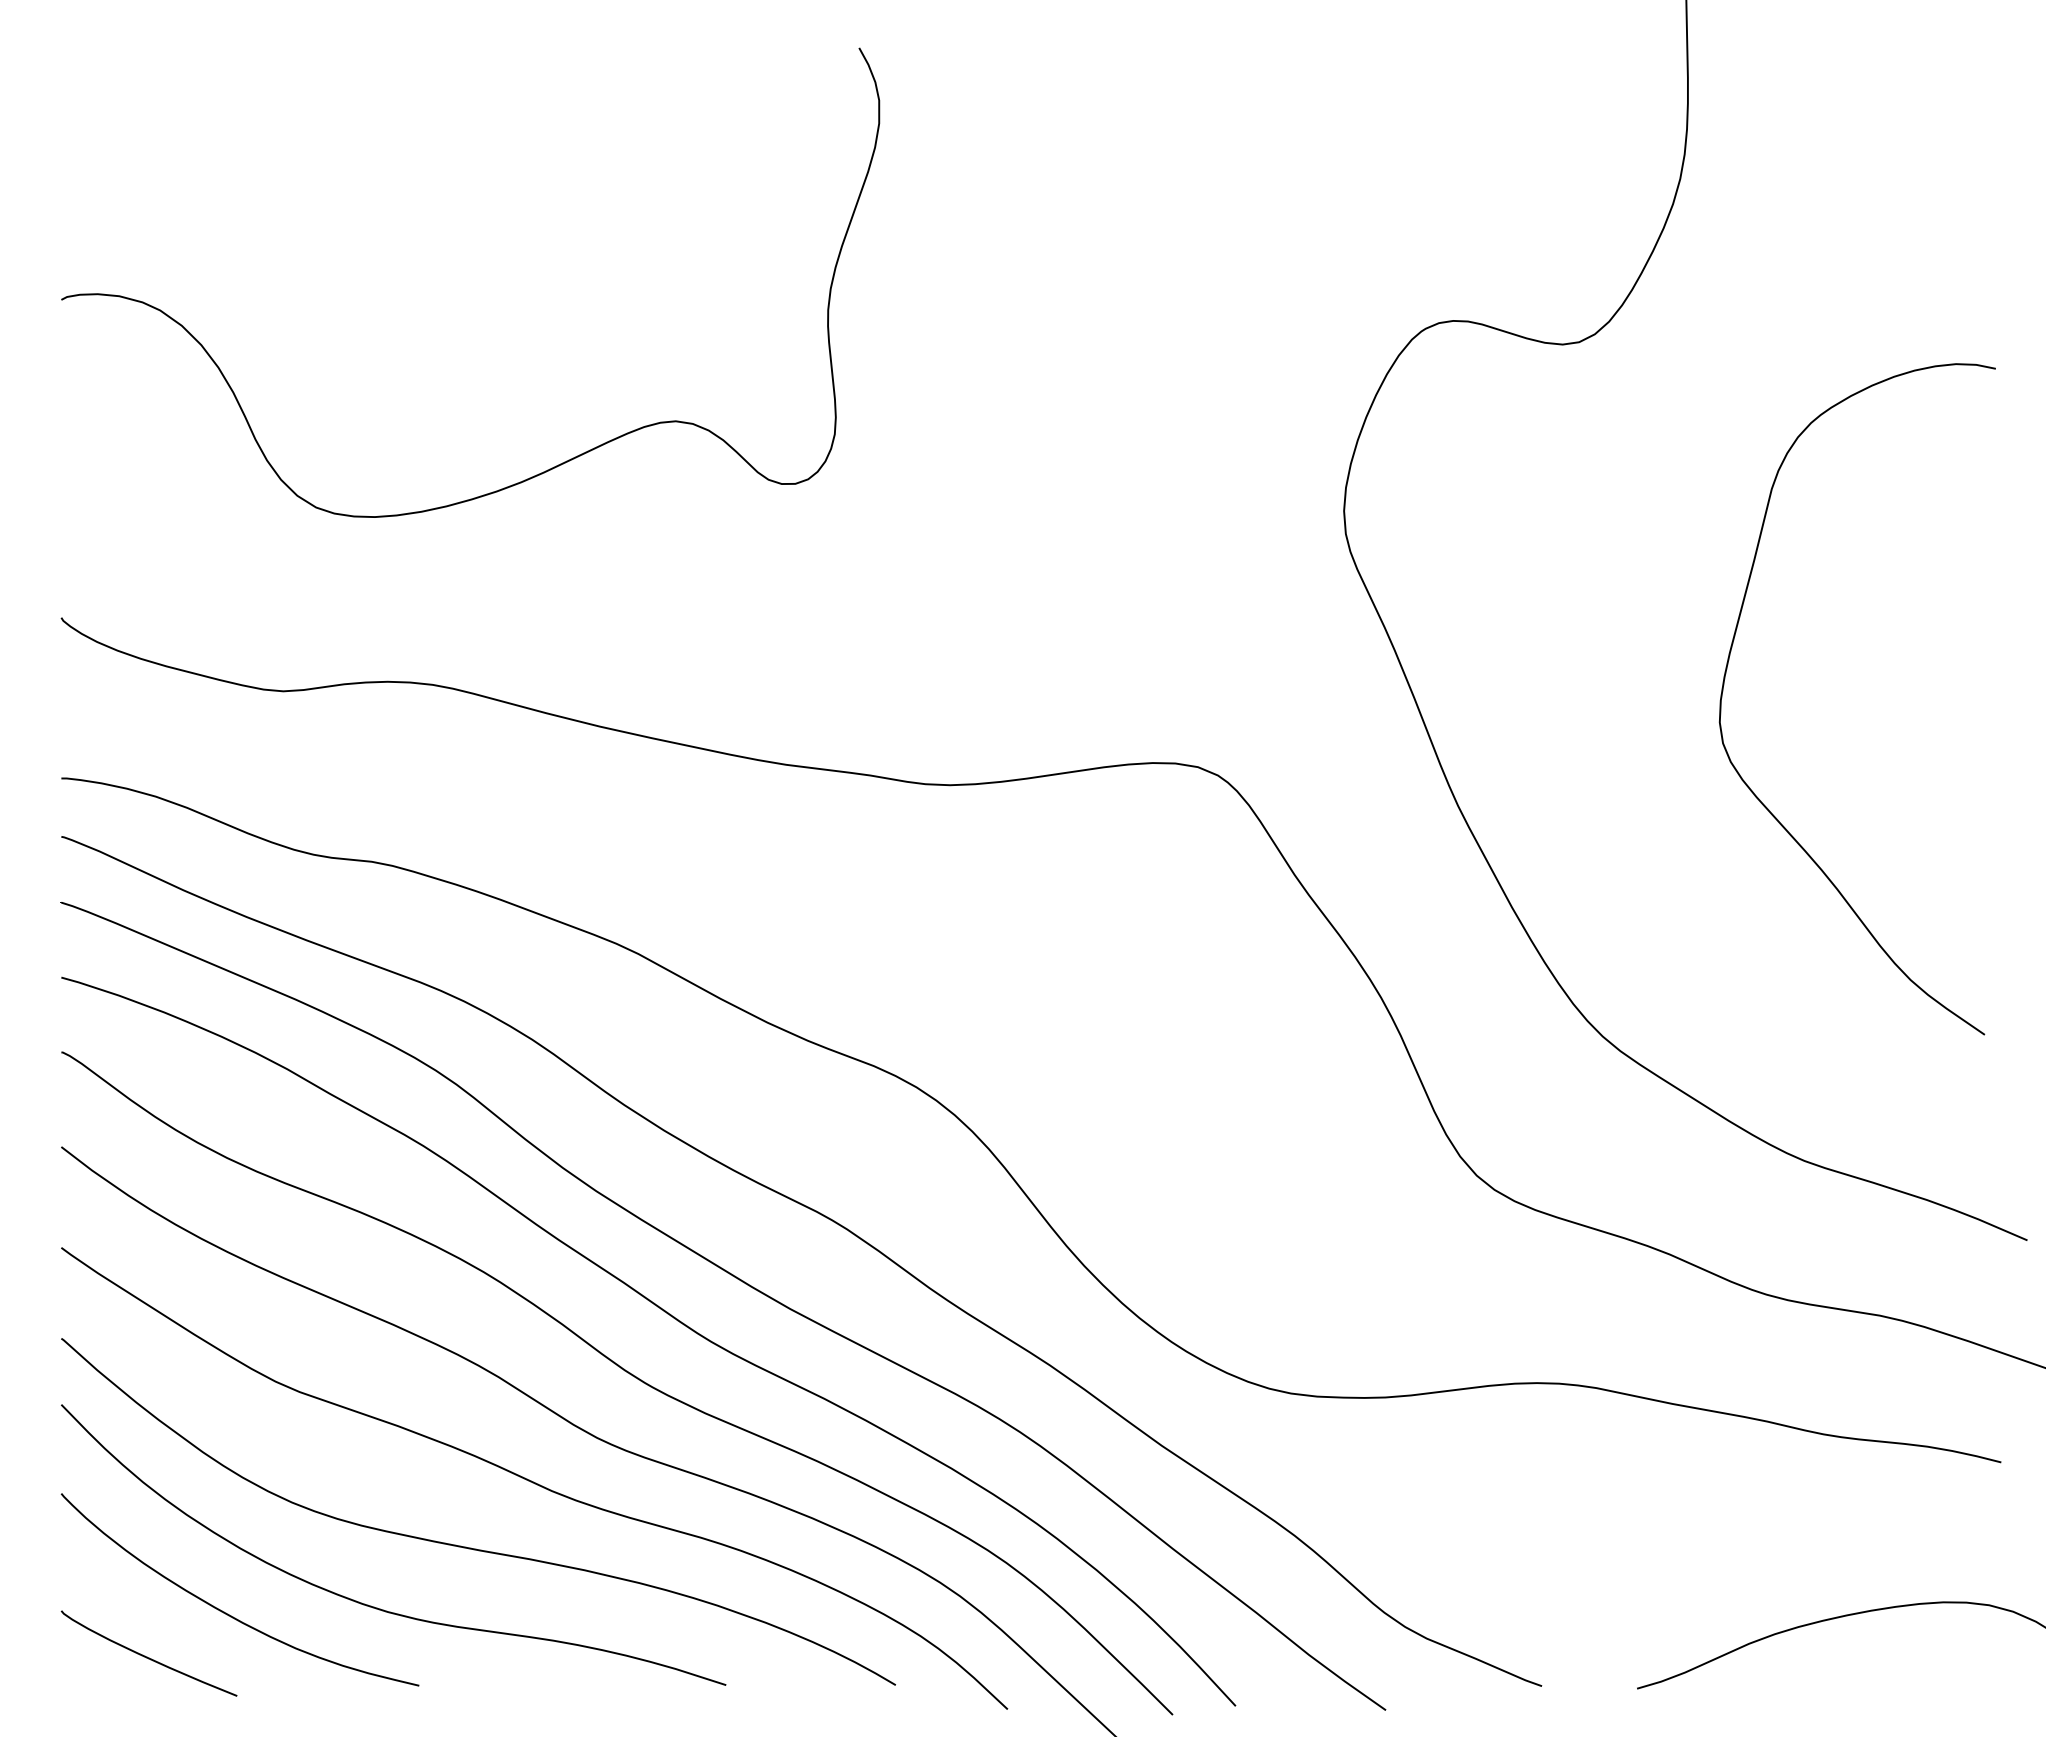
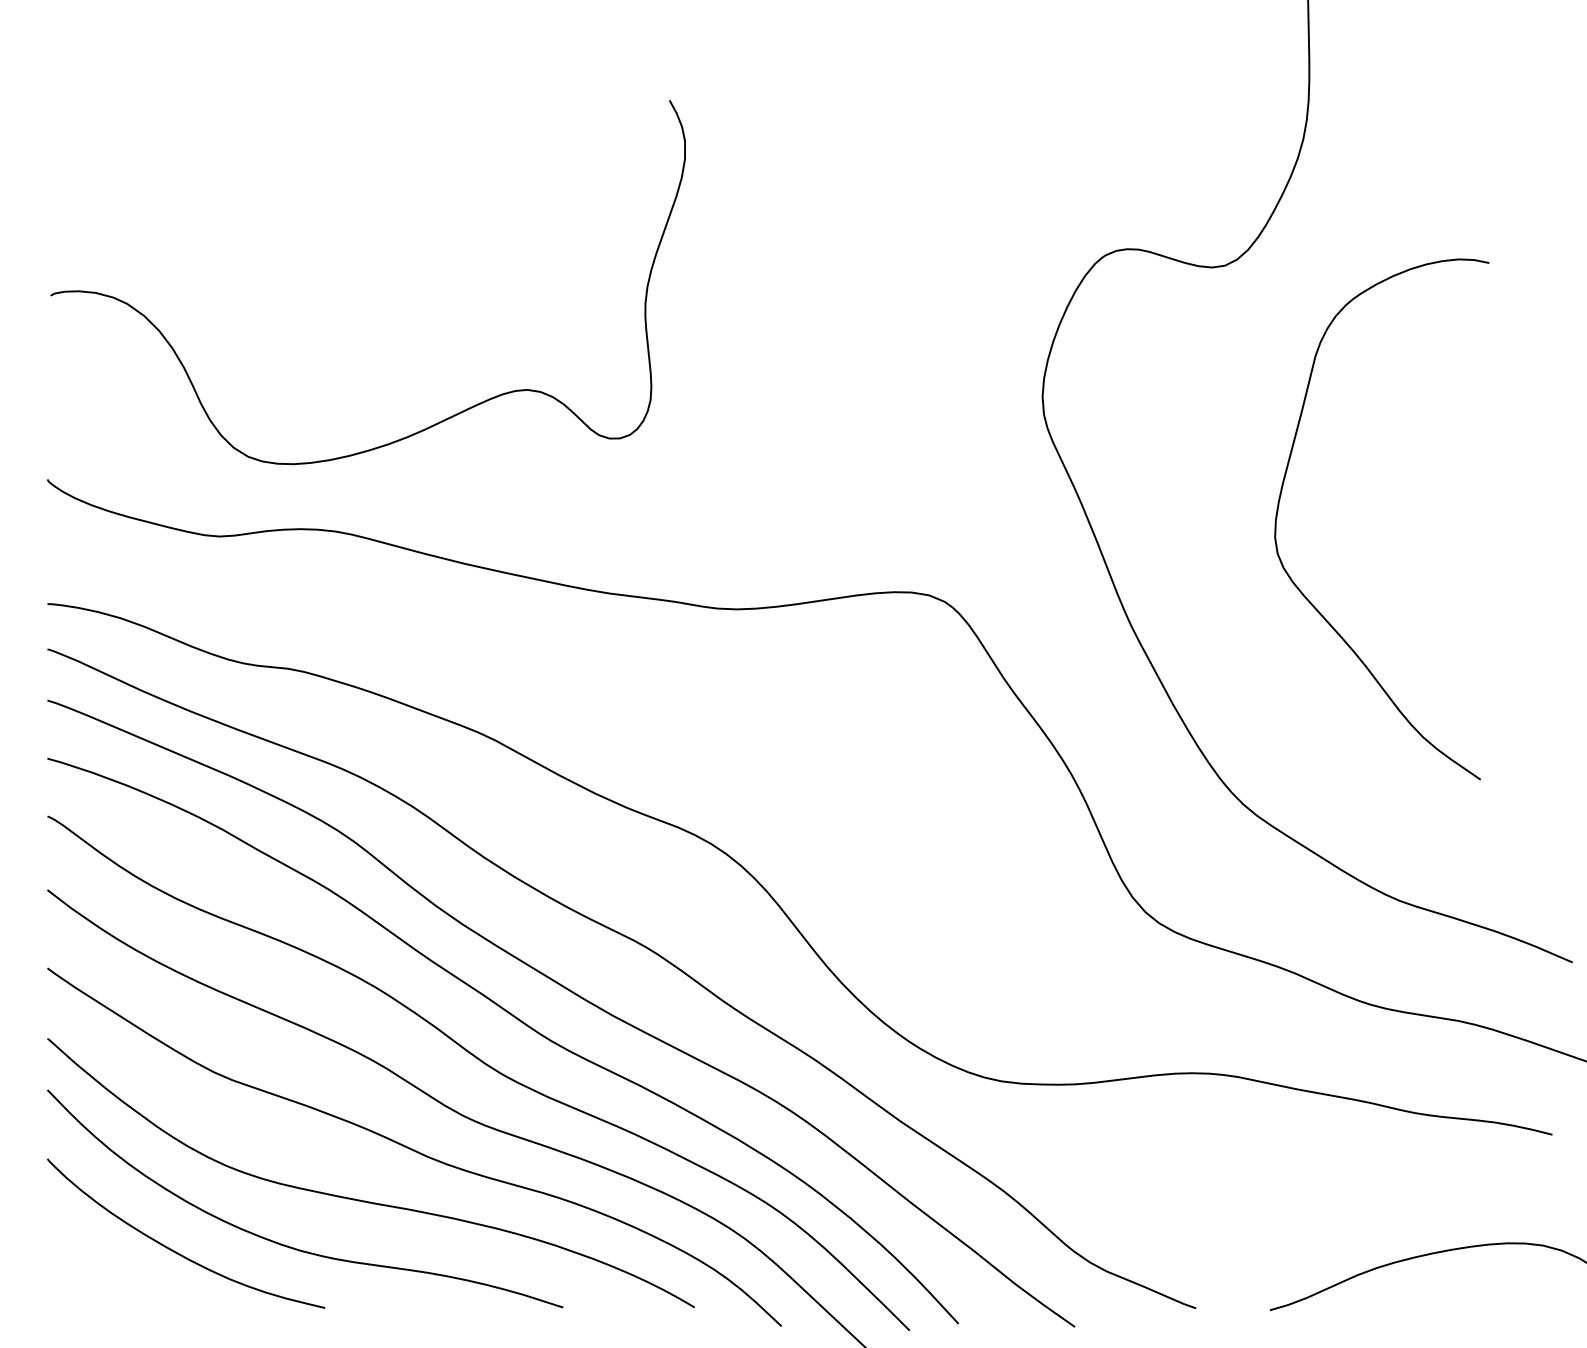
curve: (551, 467) -> (430, 425), moved
curve: (1727, 669) -> (1281, 496), moved
curve: (147, 1656) -> (114, 1285), removed

